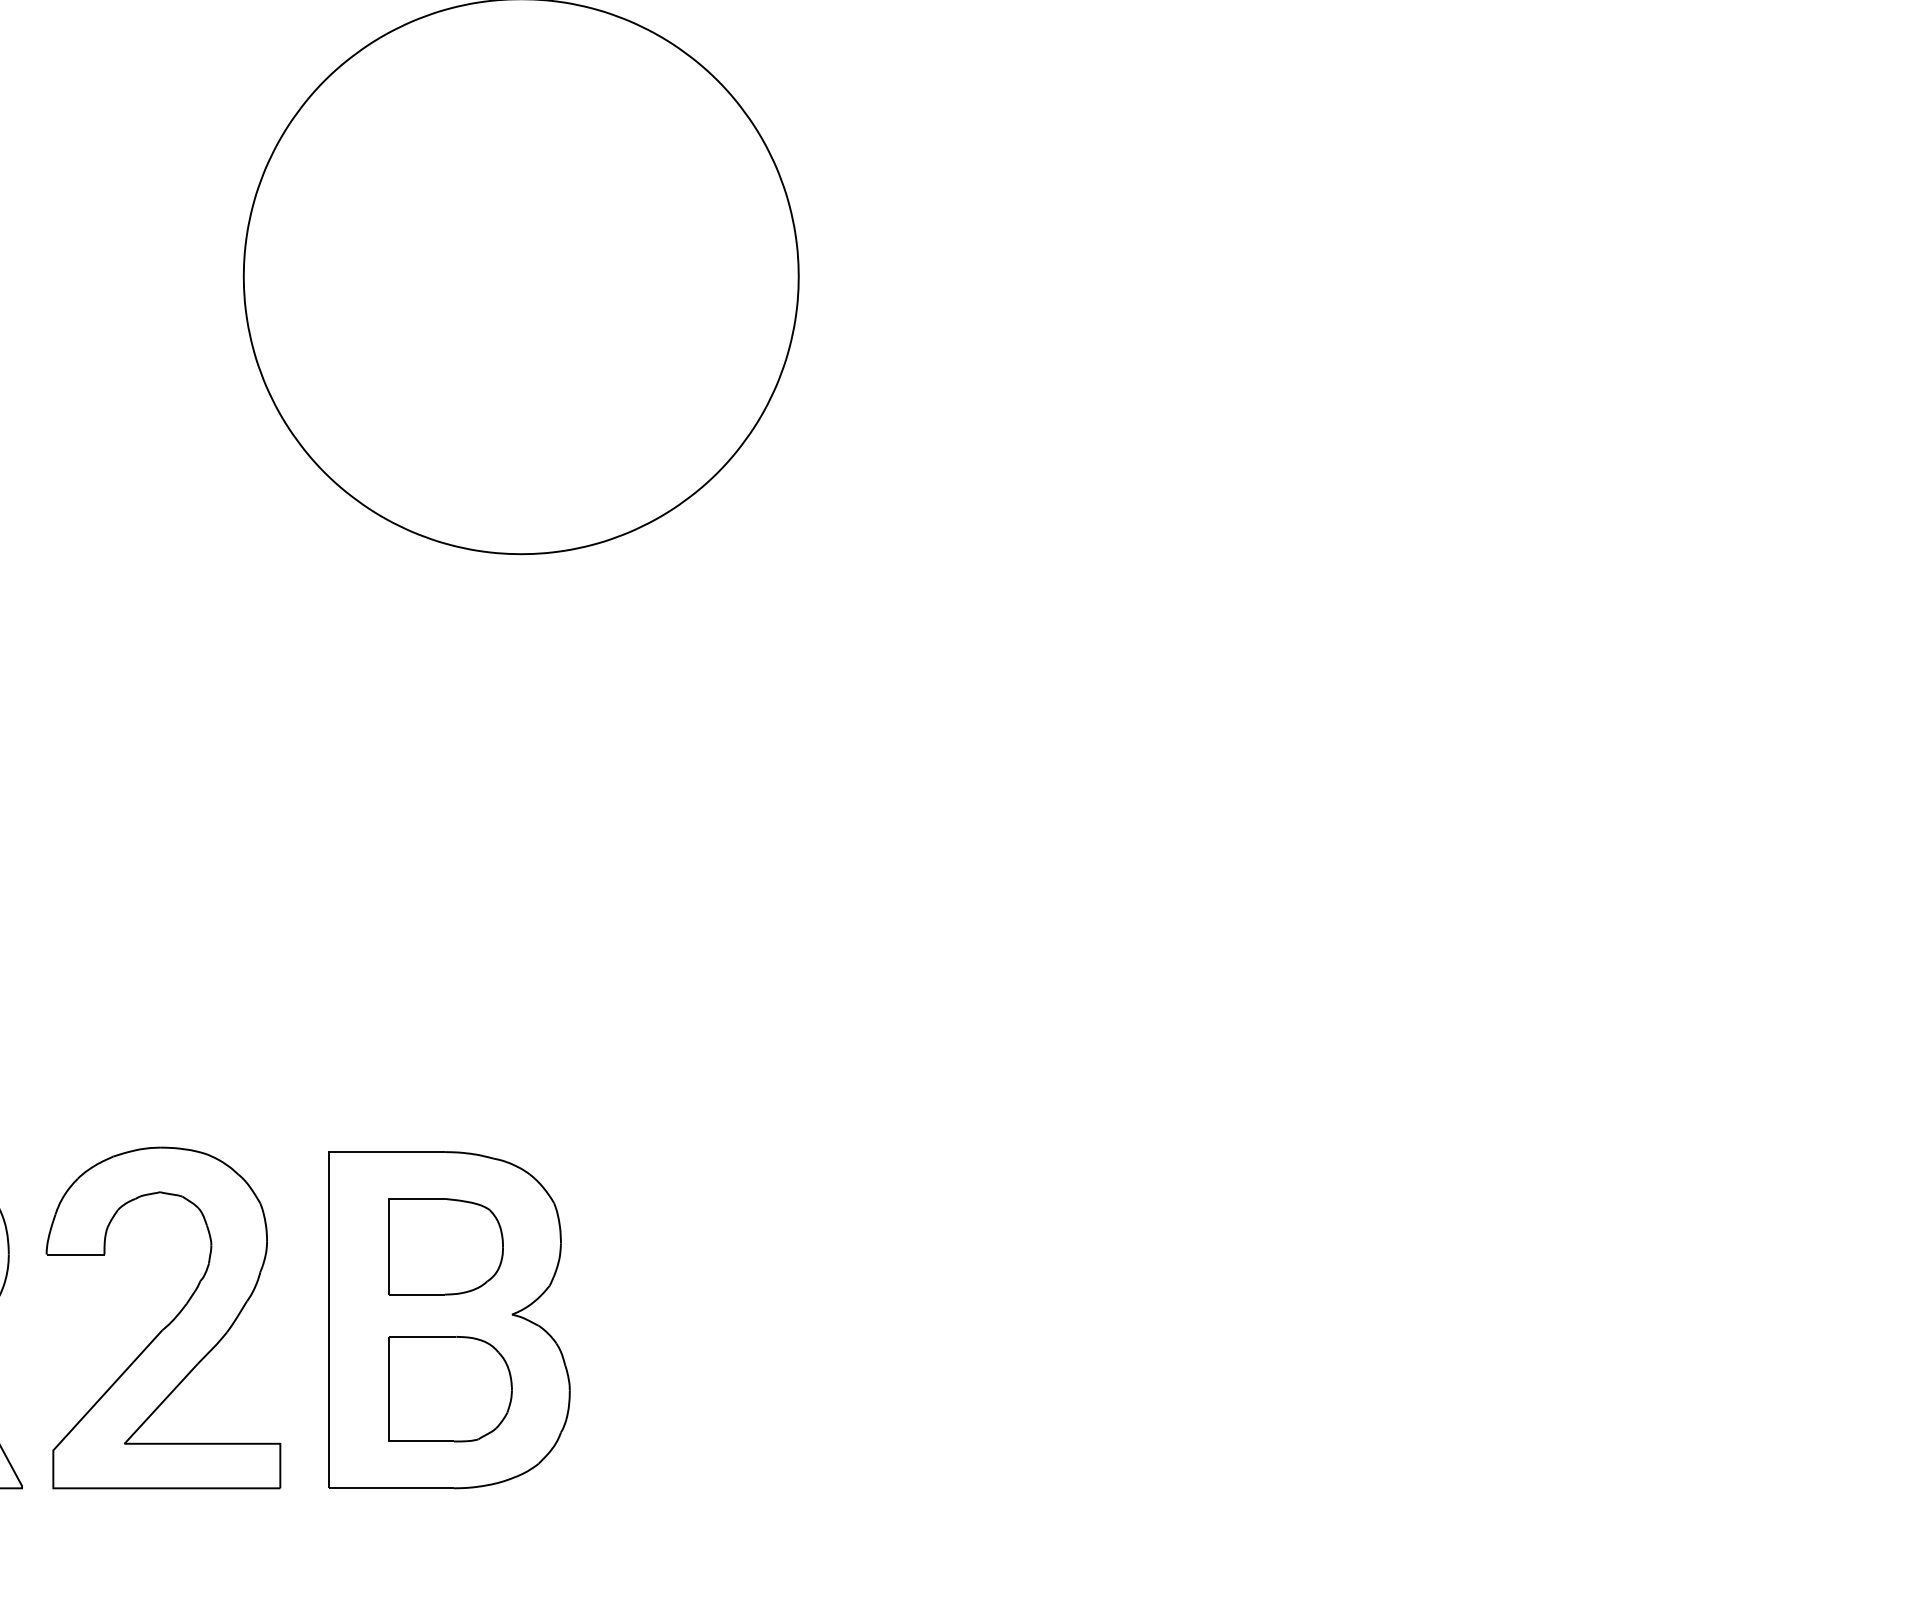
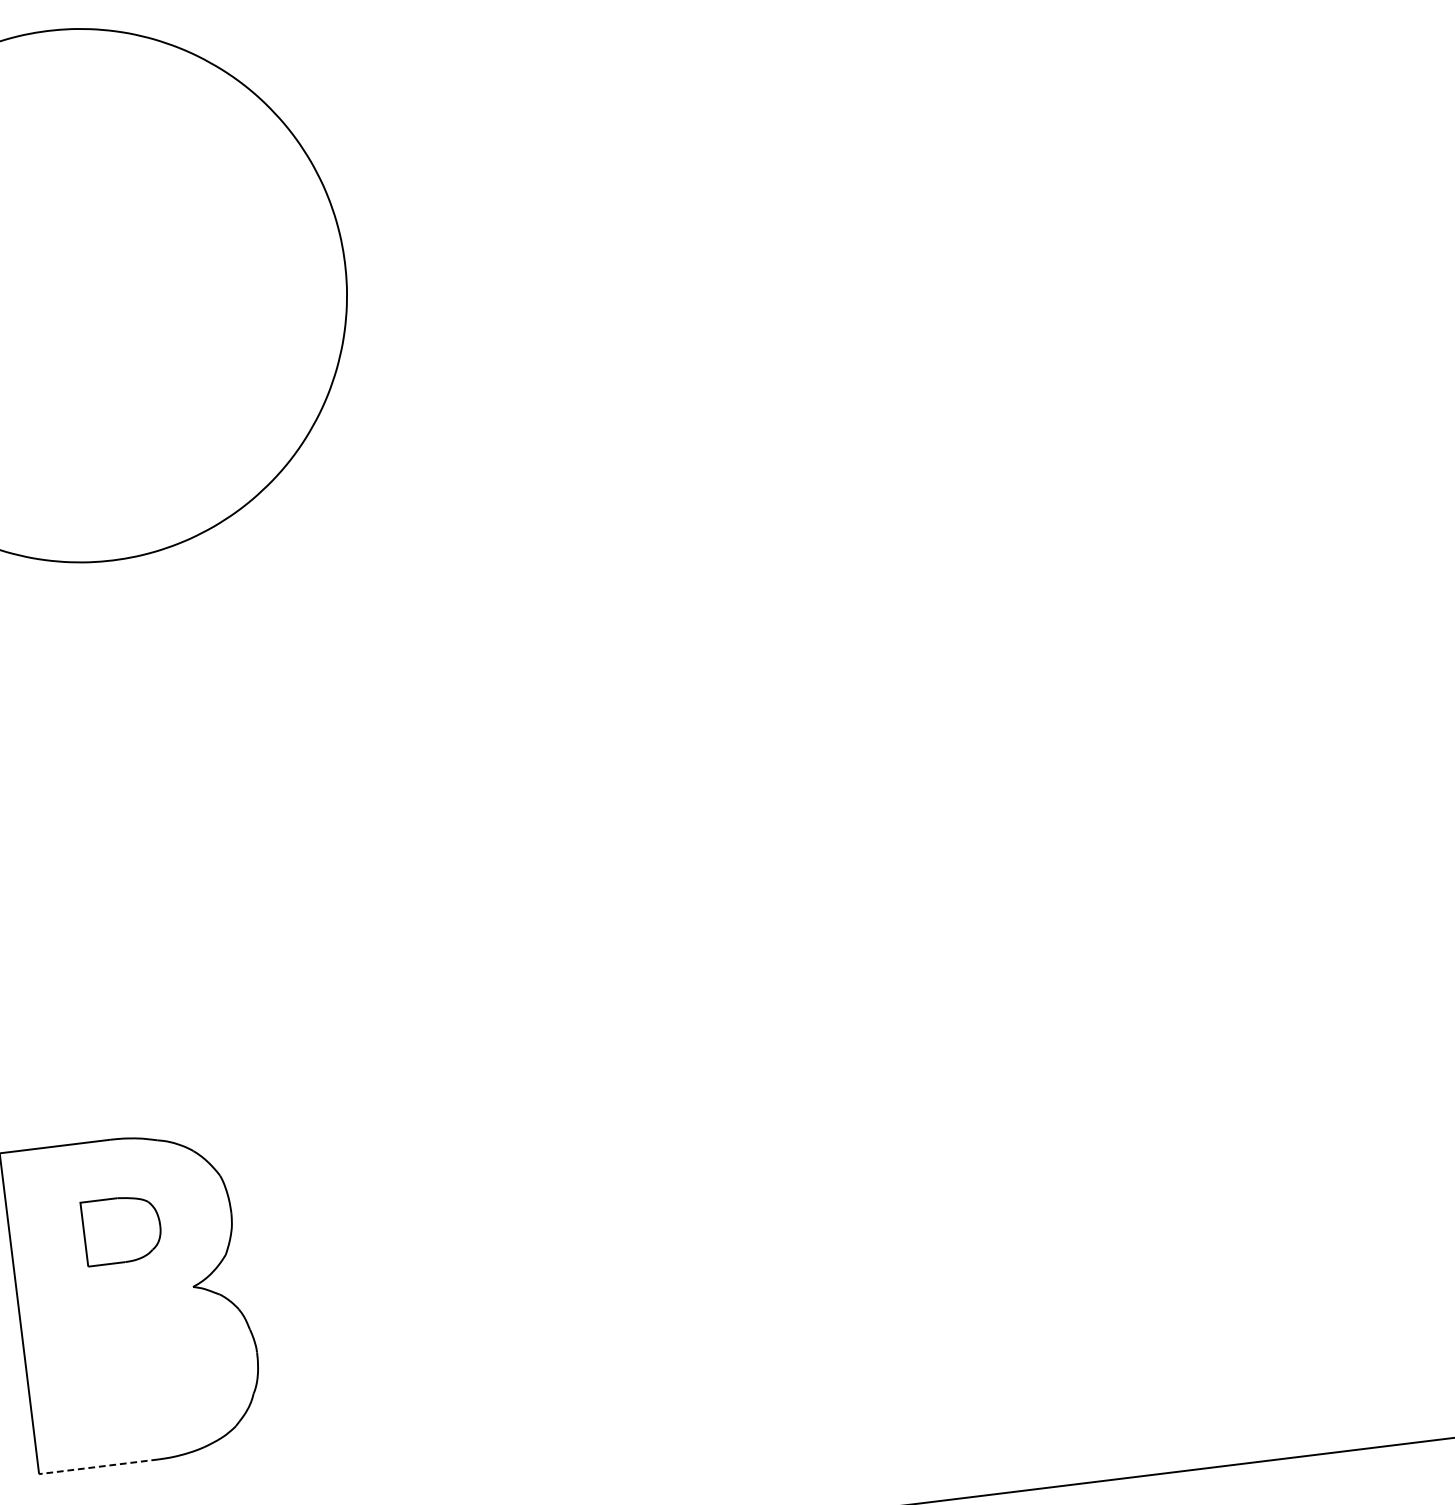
part: (445, 1246) -> (121, 1229), size x0.7
part: (450, 1389) -> (143, 1365), removed
line: (391, 1488) -> (98, 1467), solid -> dashed

